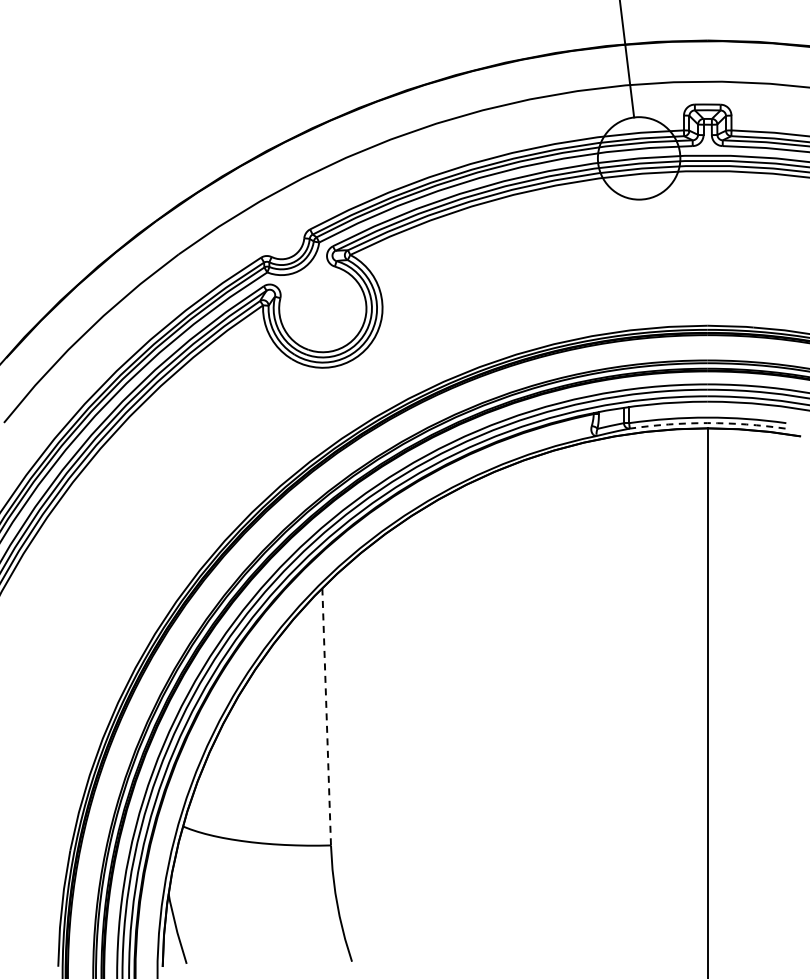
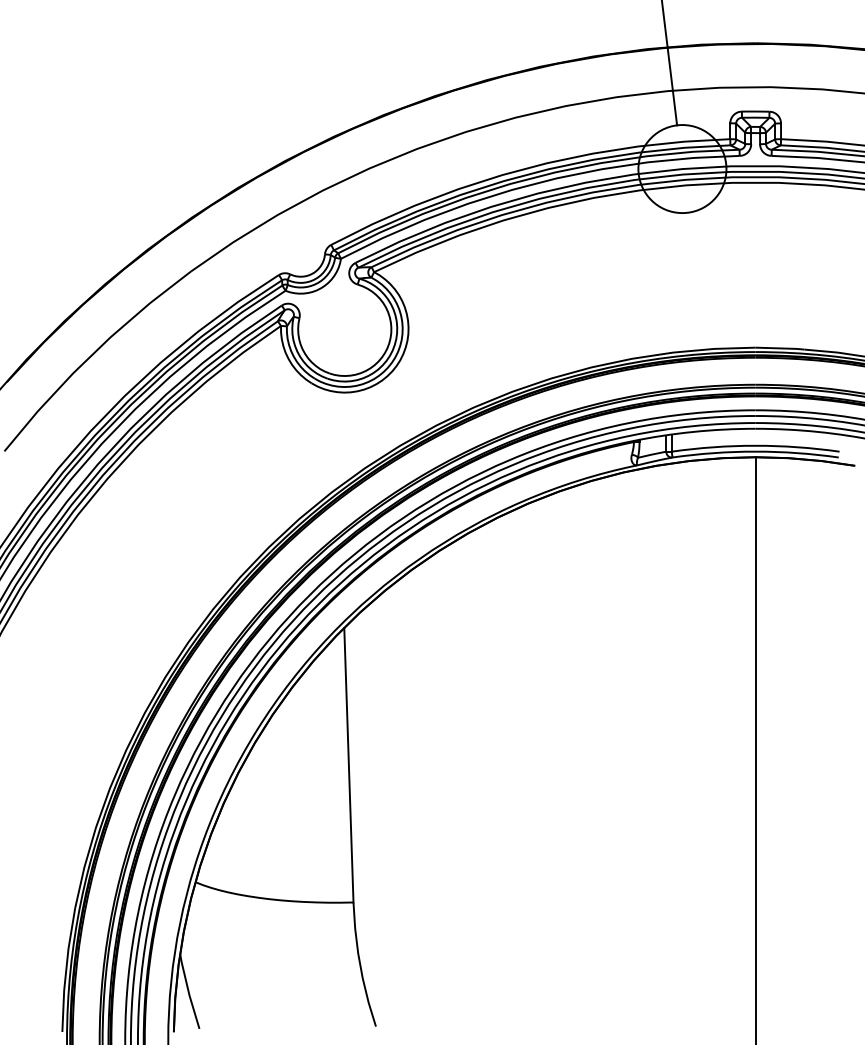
arc: (707, 423) -> (755, 452), dashed -> solid
line: (326, 716) -> (348, 764), dashed -> solid

